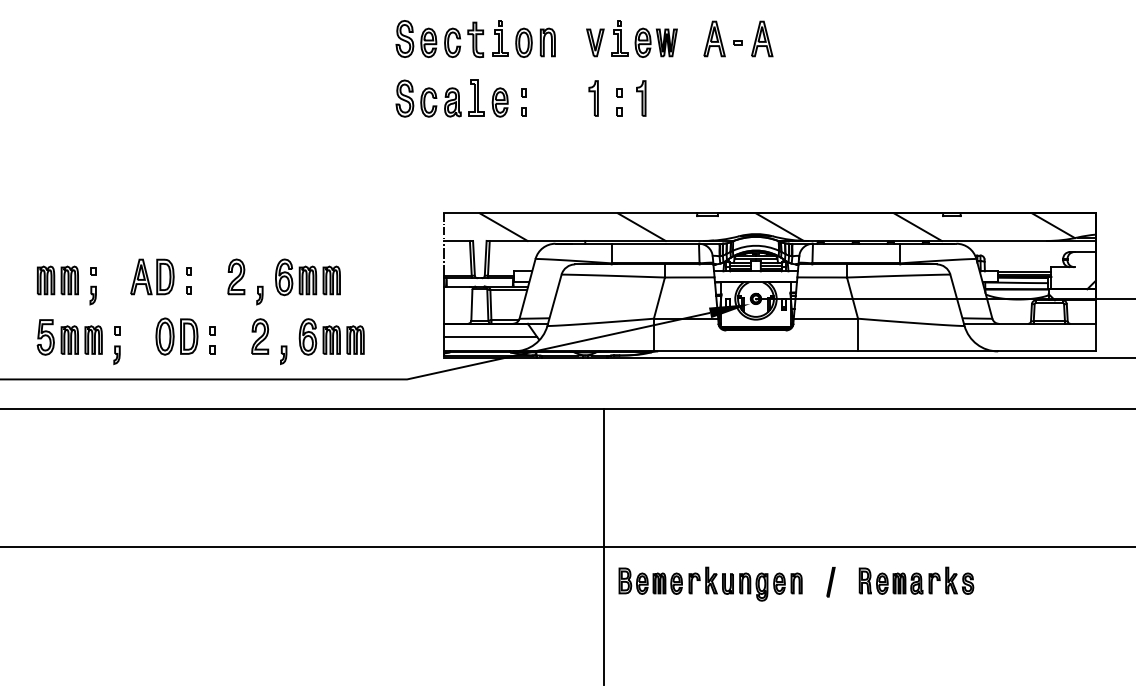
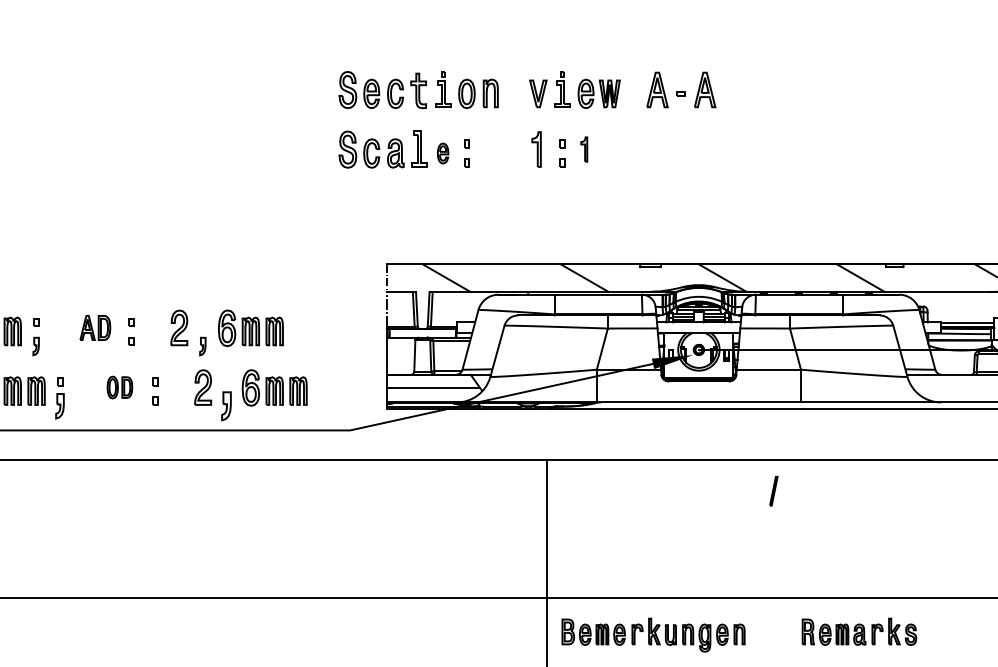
part: (641, 98) -> (584, 149), size x0.7
part: (499, 102) -> (442, 153), size x0.7
part: (152, 276) -> (95, 327), size x0.7
part: (176, 336) -> (119, 387), size x0.6
part: (116, 354) -> (59, 405), size x1.4
part: (283, 354) -> (226, 405), size x1.6
line: (830, 582) -> (773, 491), moved

